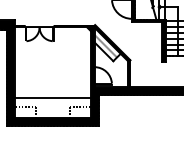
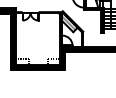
line: (53, 97) -> (38, 53), removed

